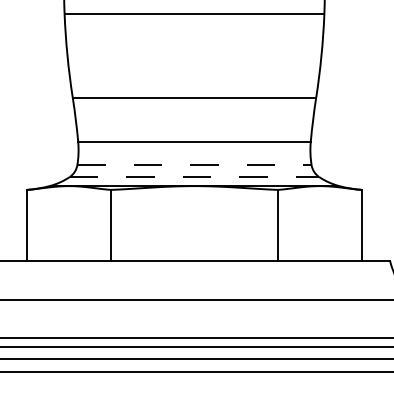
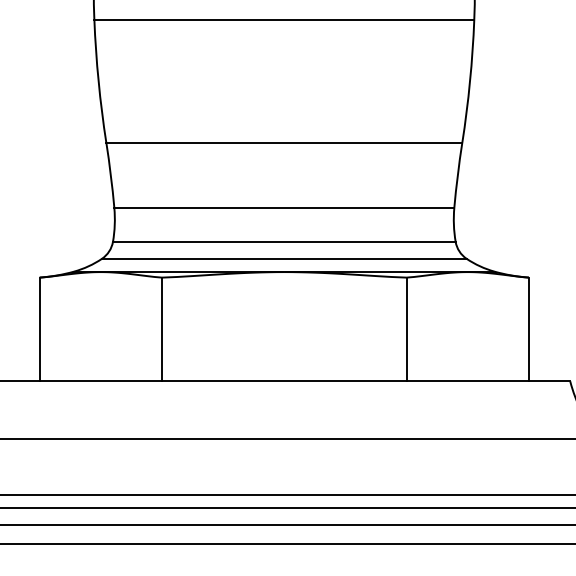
line: (194, 165) -> (284, 241), dashed -> solid
line: (194, 177) -> (284, 259), dashed -> solid

